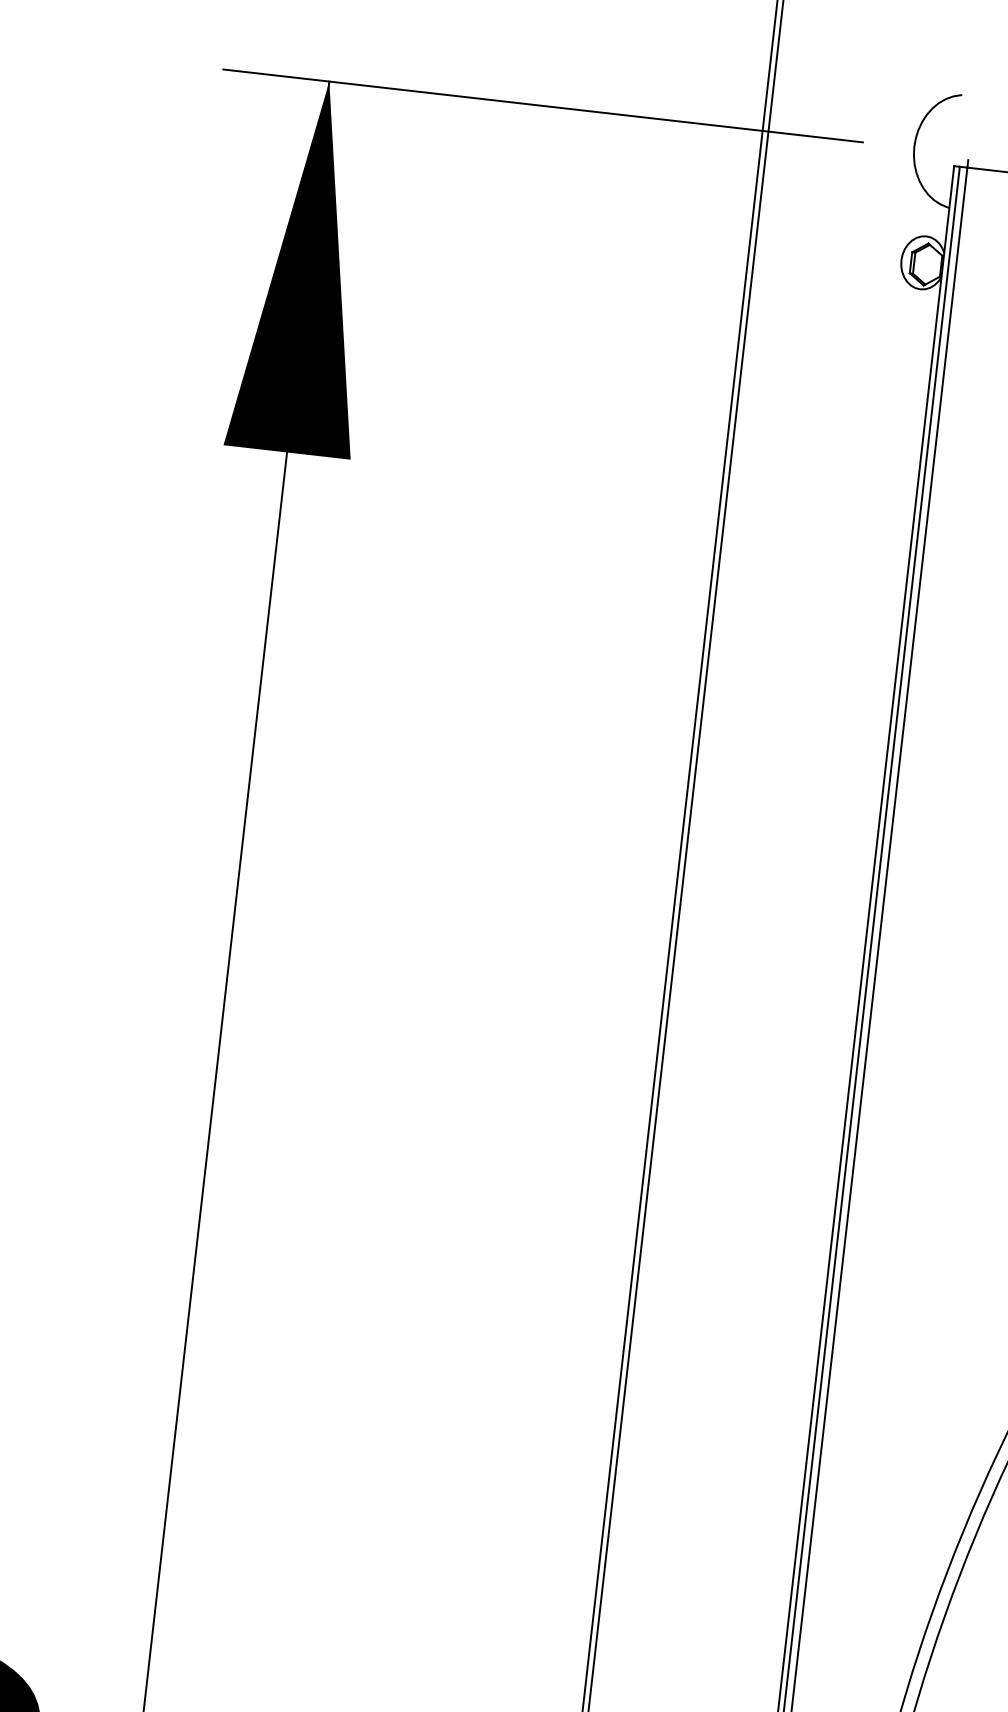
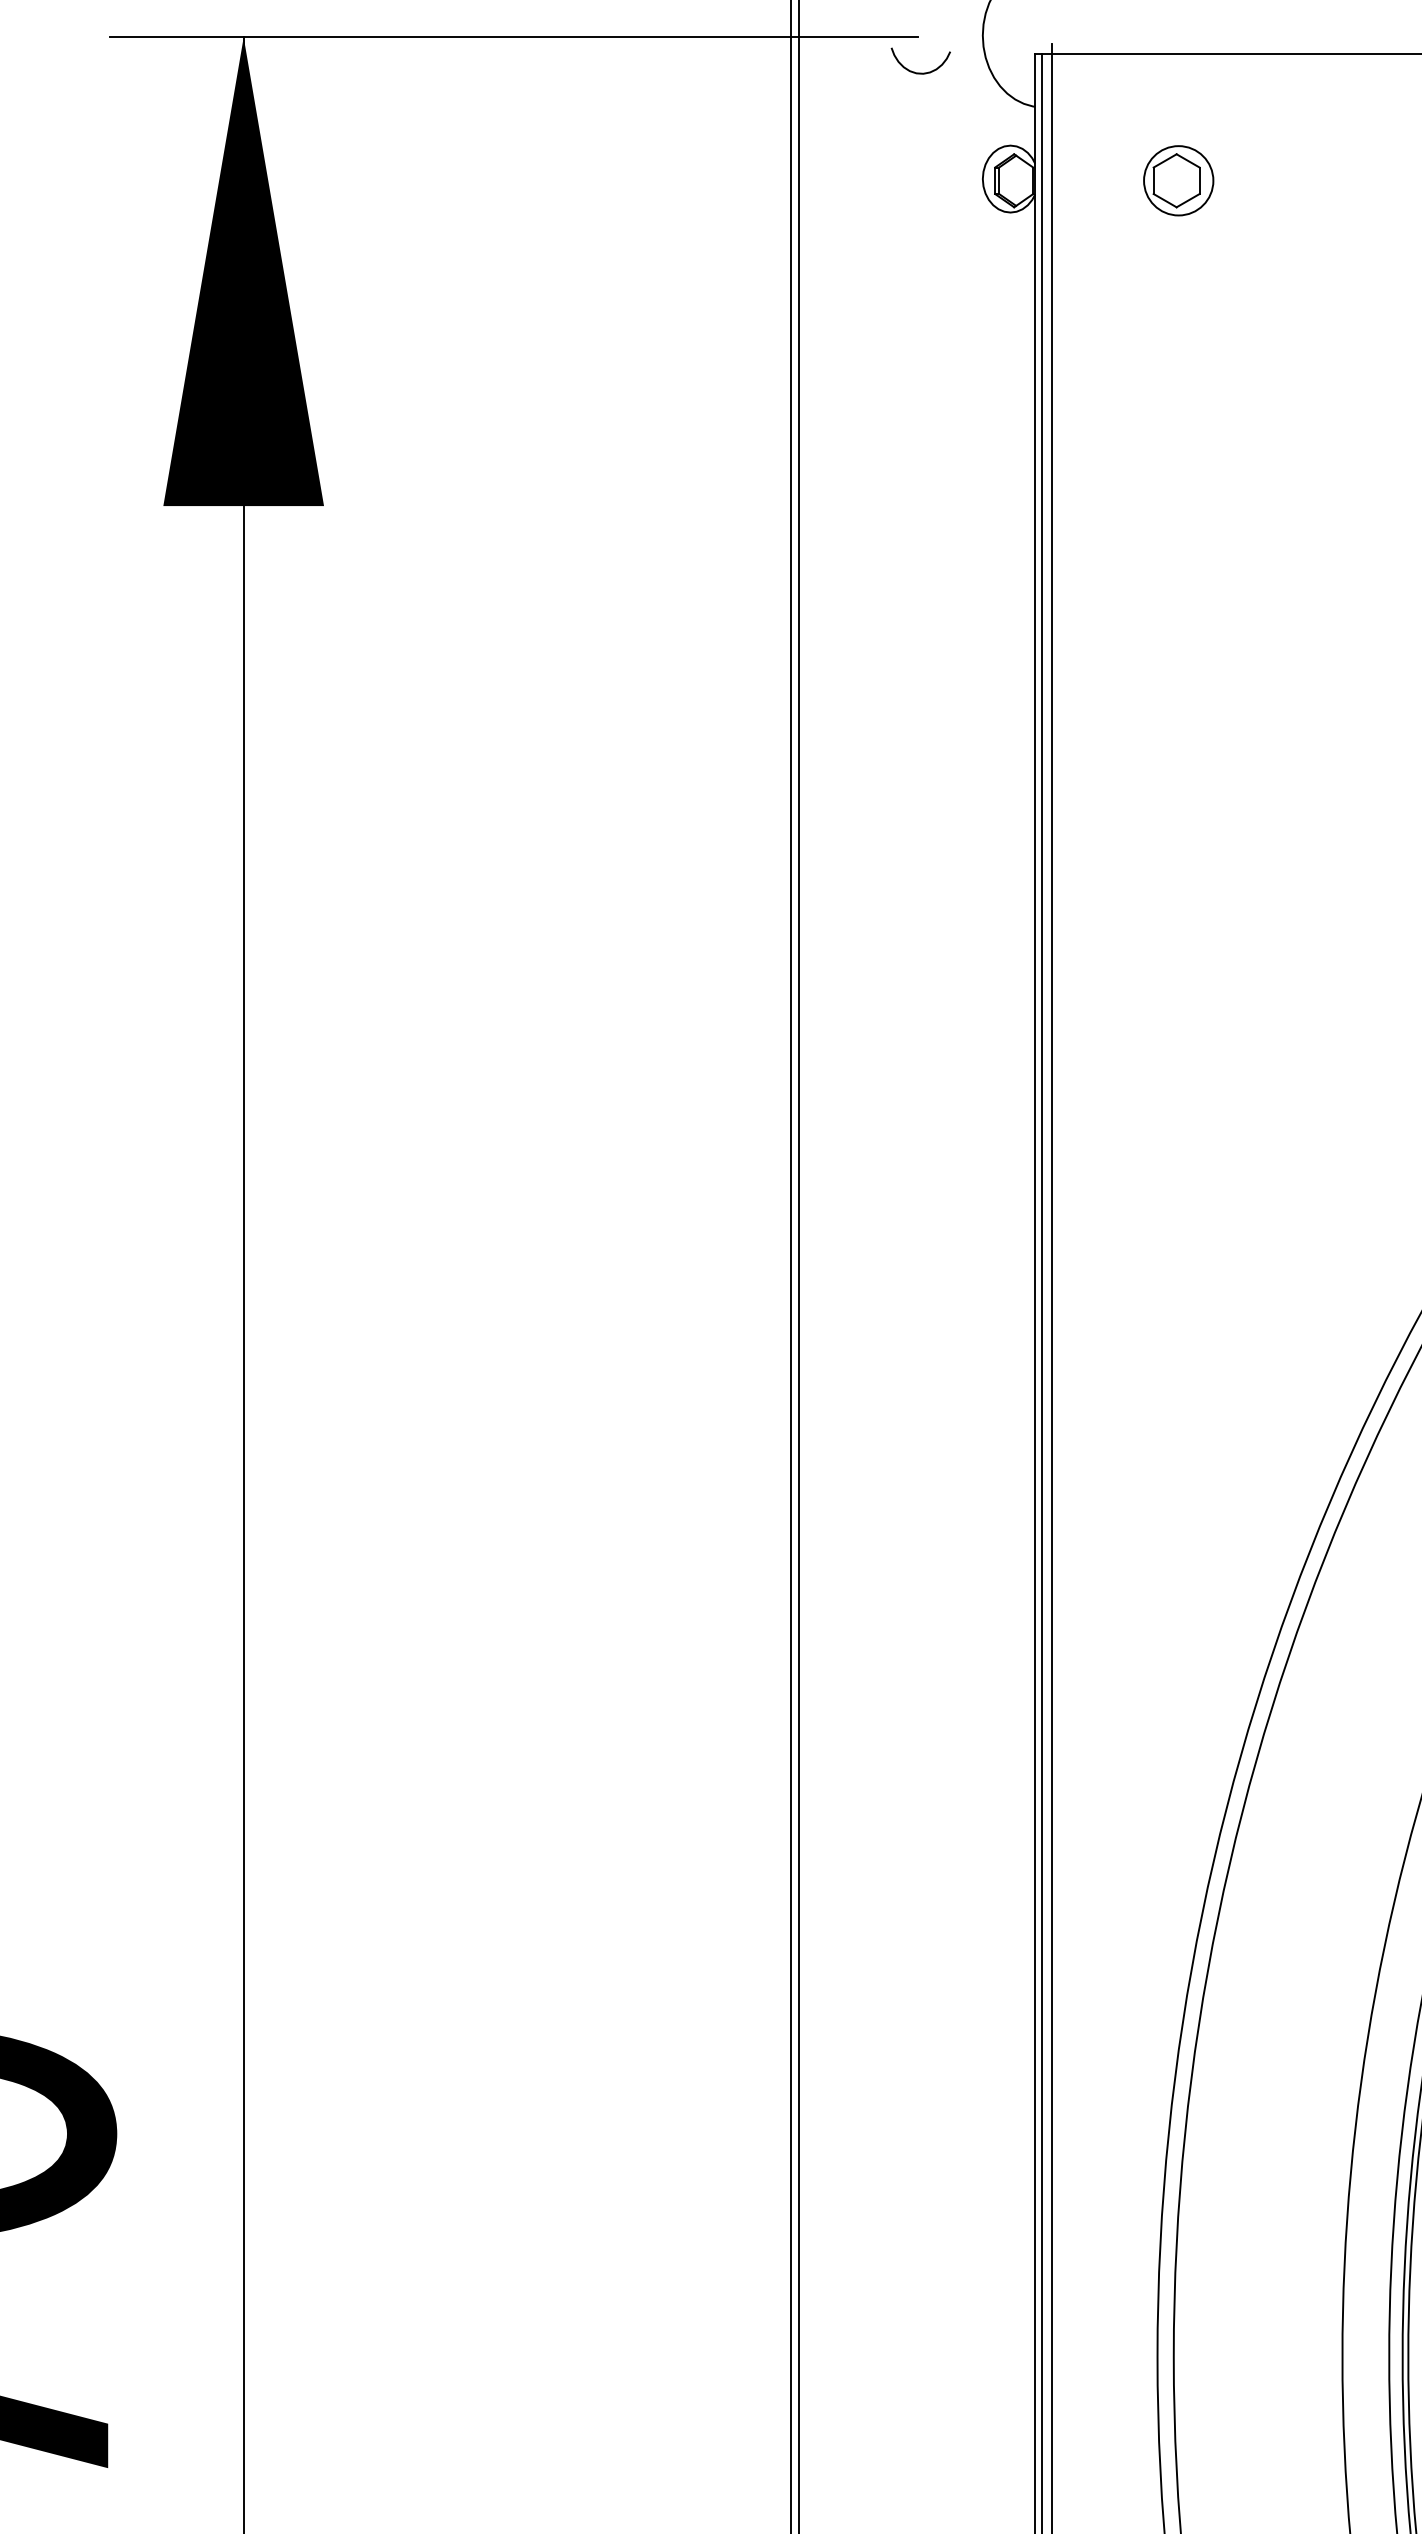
curve: (861, 170) -> (920, 72), added

